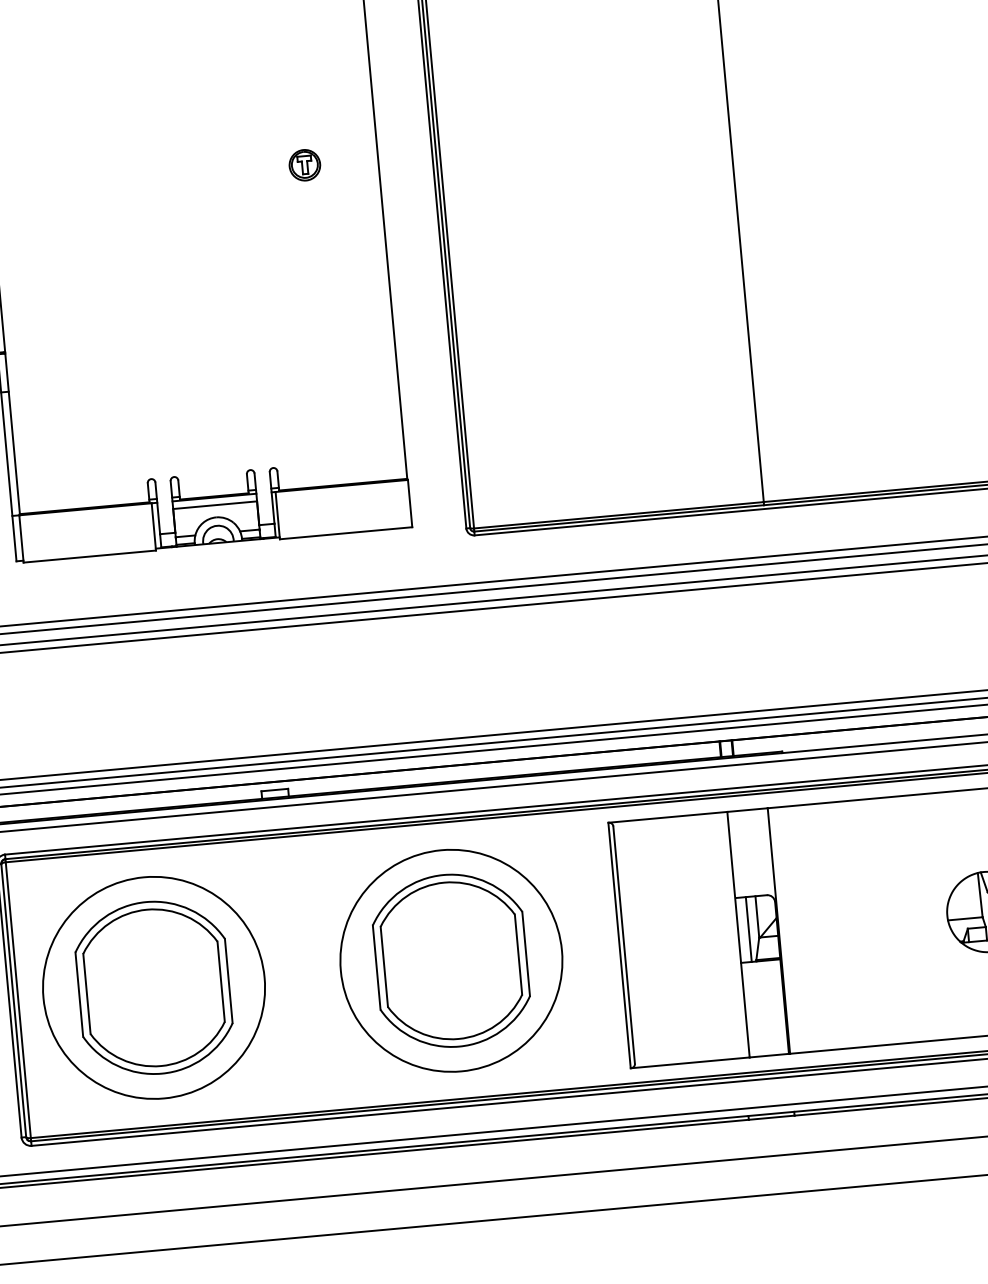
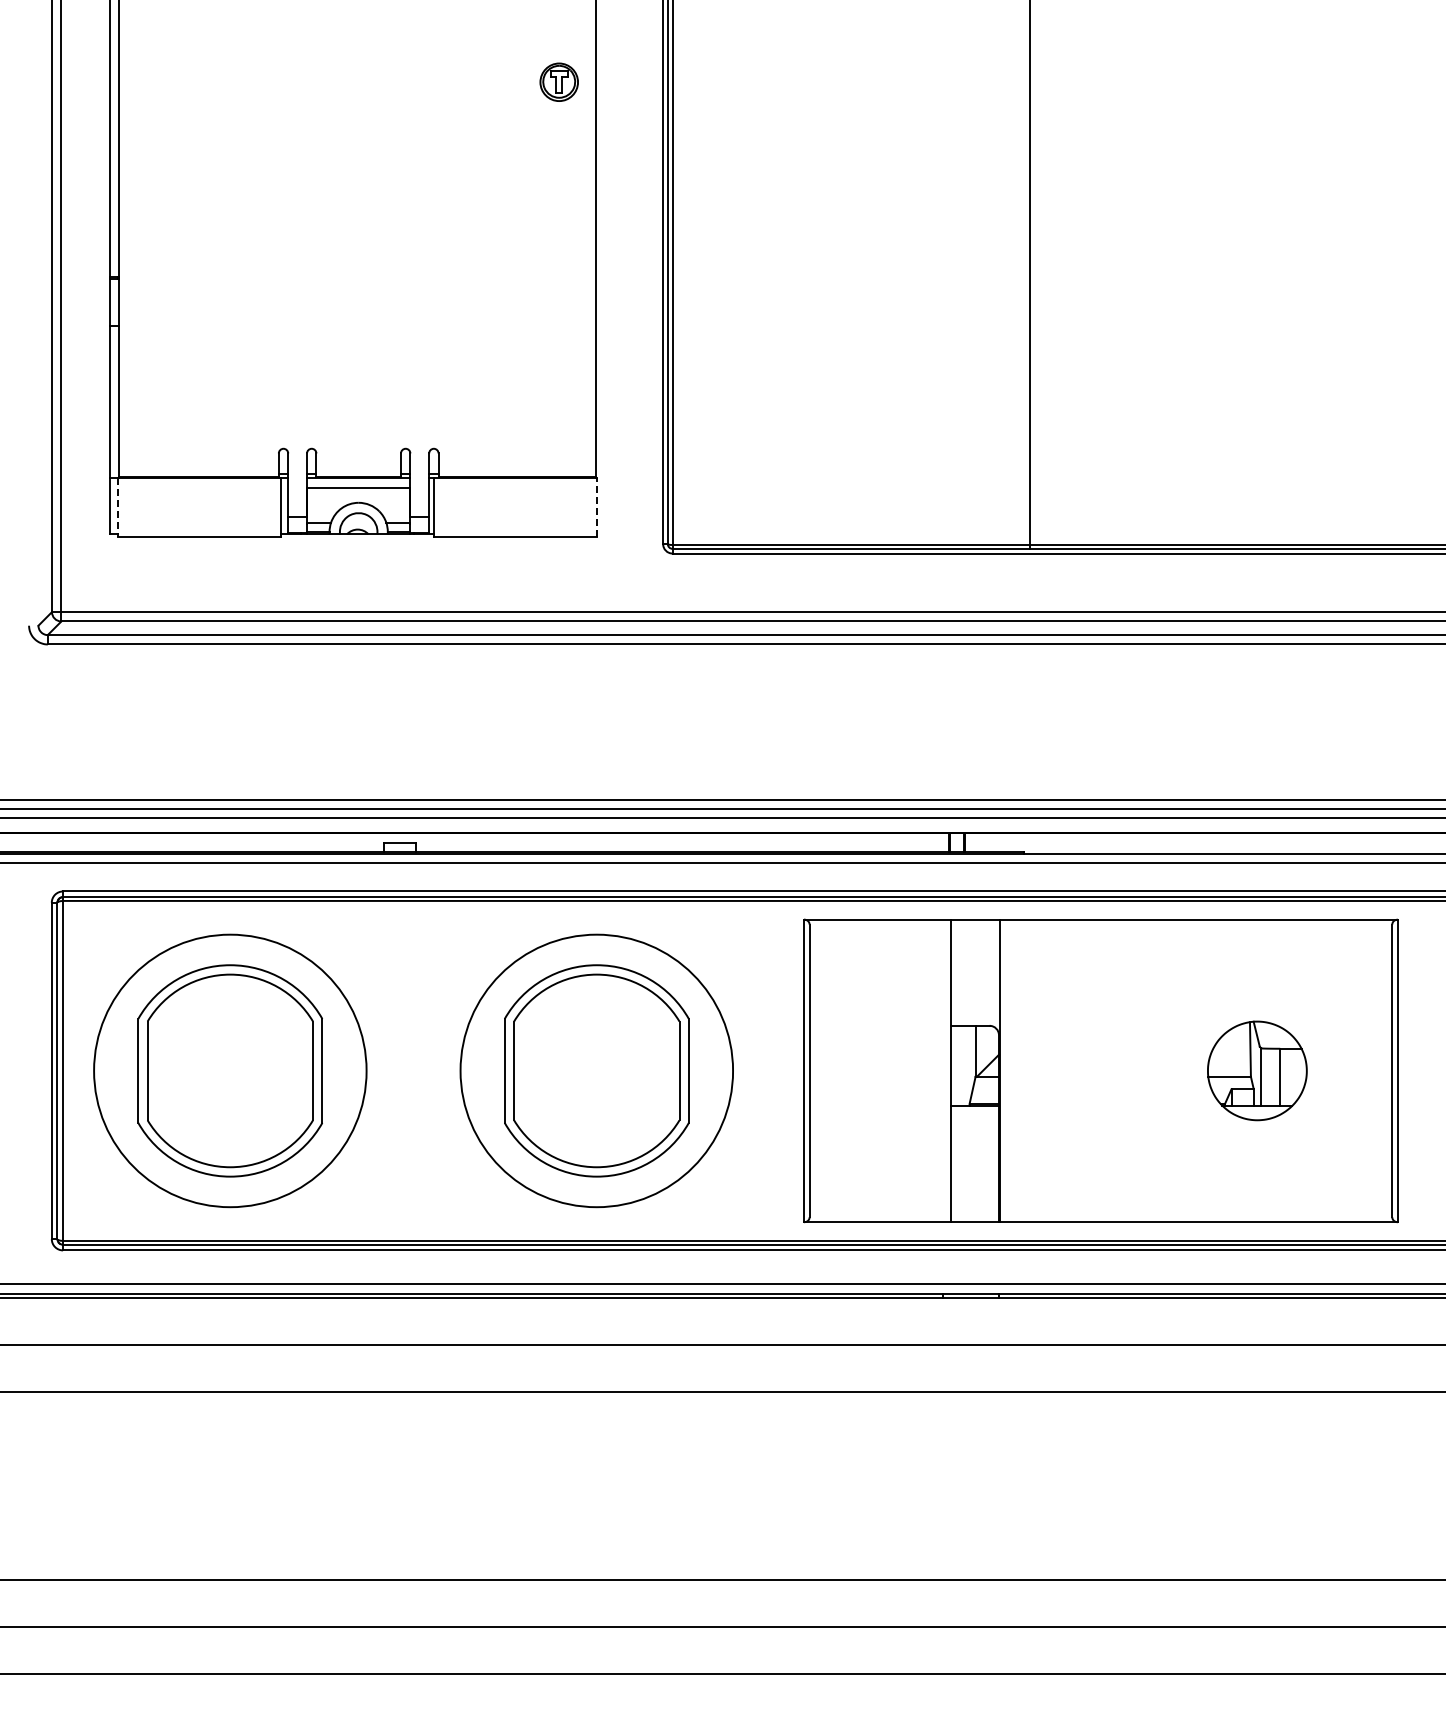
part: (304, 164) -> (558, 81), moved
line: (410, 503) -> (597, 507), solid -> dashed
line: (21, 539) -> (118, 508), solid -> dashed
line: (748, 929) -> (963, 1065), removed

